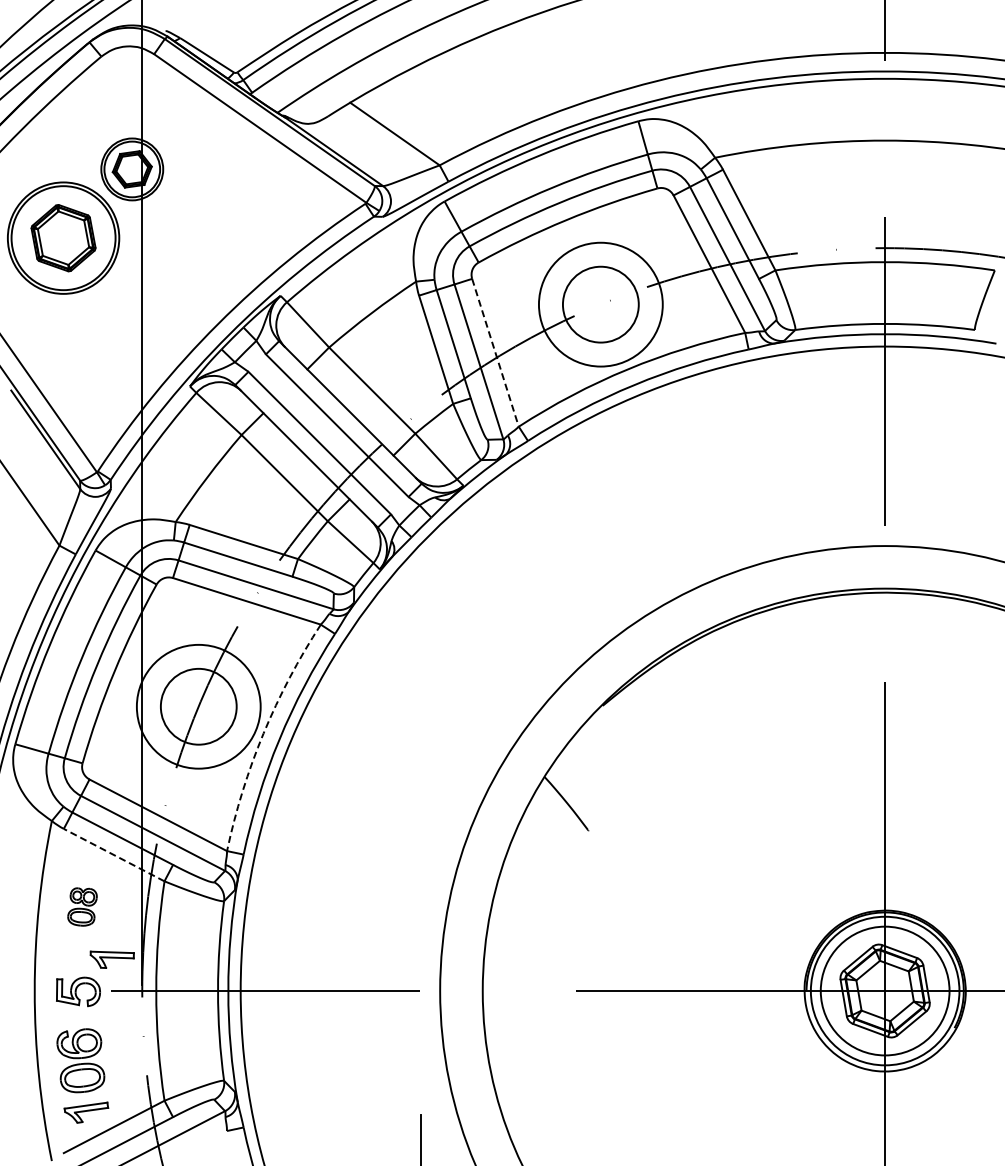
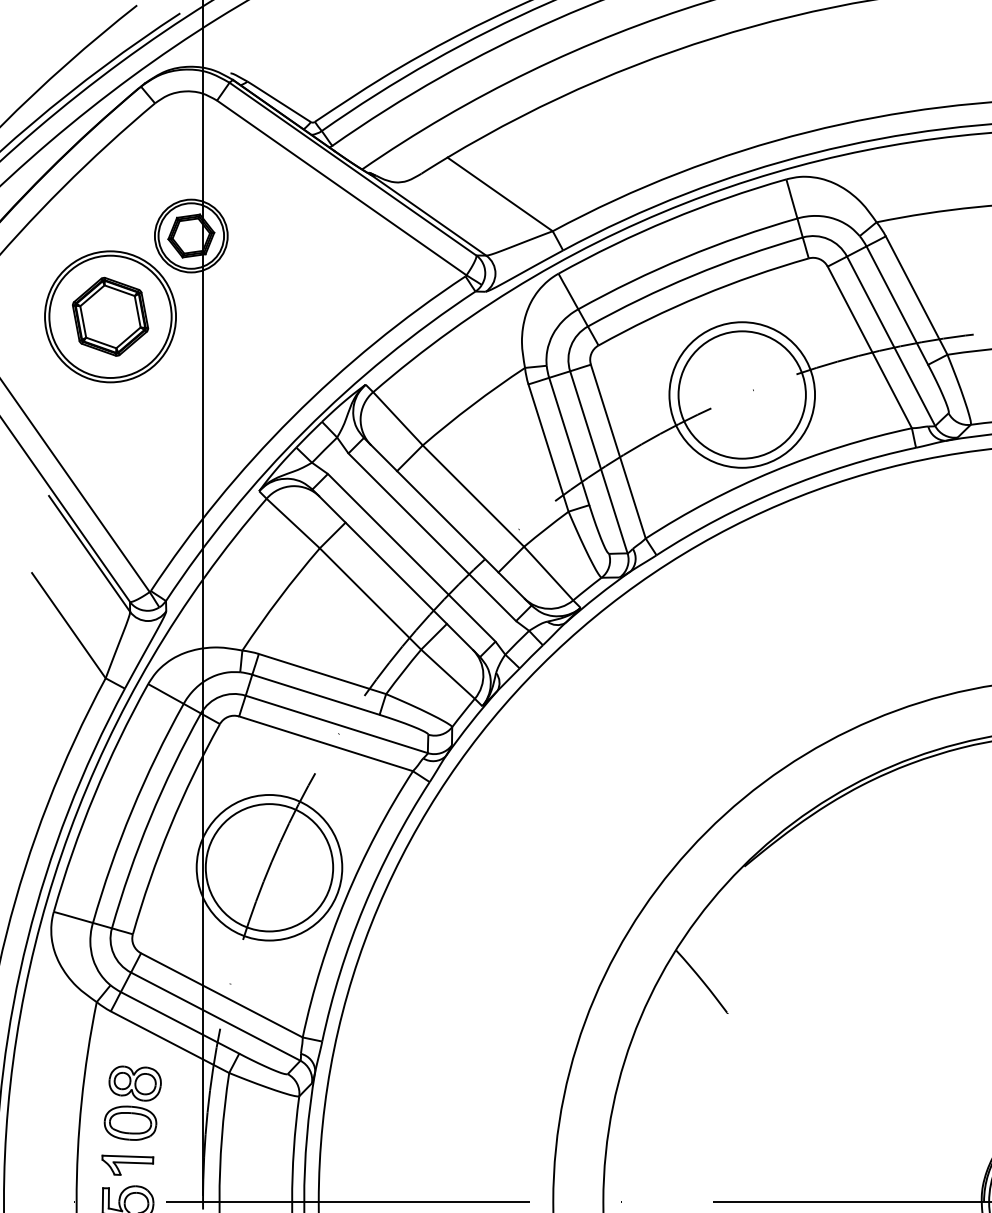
circle: (600, 304) -> (741, 394), size x1.43
line: (495, 353) -> (618, 452), dashed -> solid
circle: (198, 706) -> (269, 867), size x1.43
arc: (263, 733) -> (345, 899), dashed -> solid
line: (114, 855) -> (170, 1042), dashed -> solid
part: (82, 906) -> (132, 1102), size x1.67
part: (111, 959) -> (126, 1164), moved

